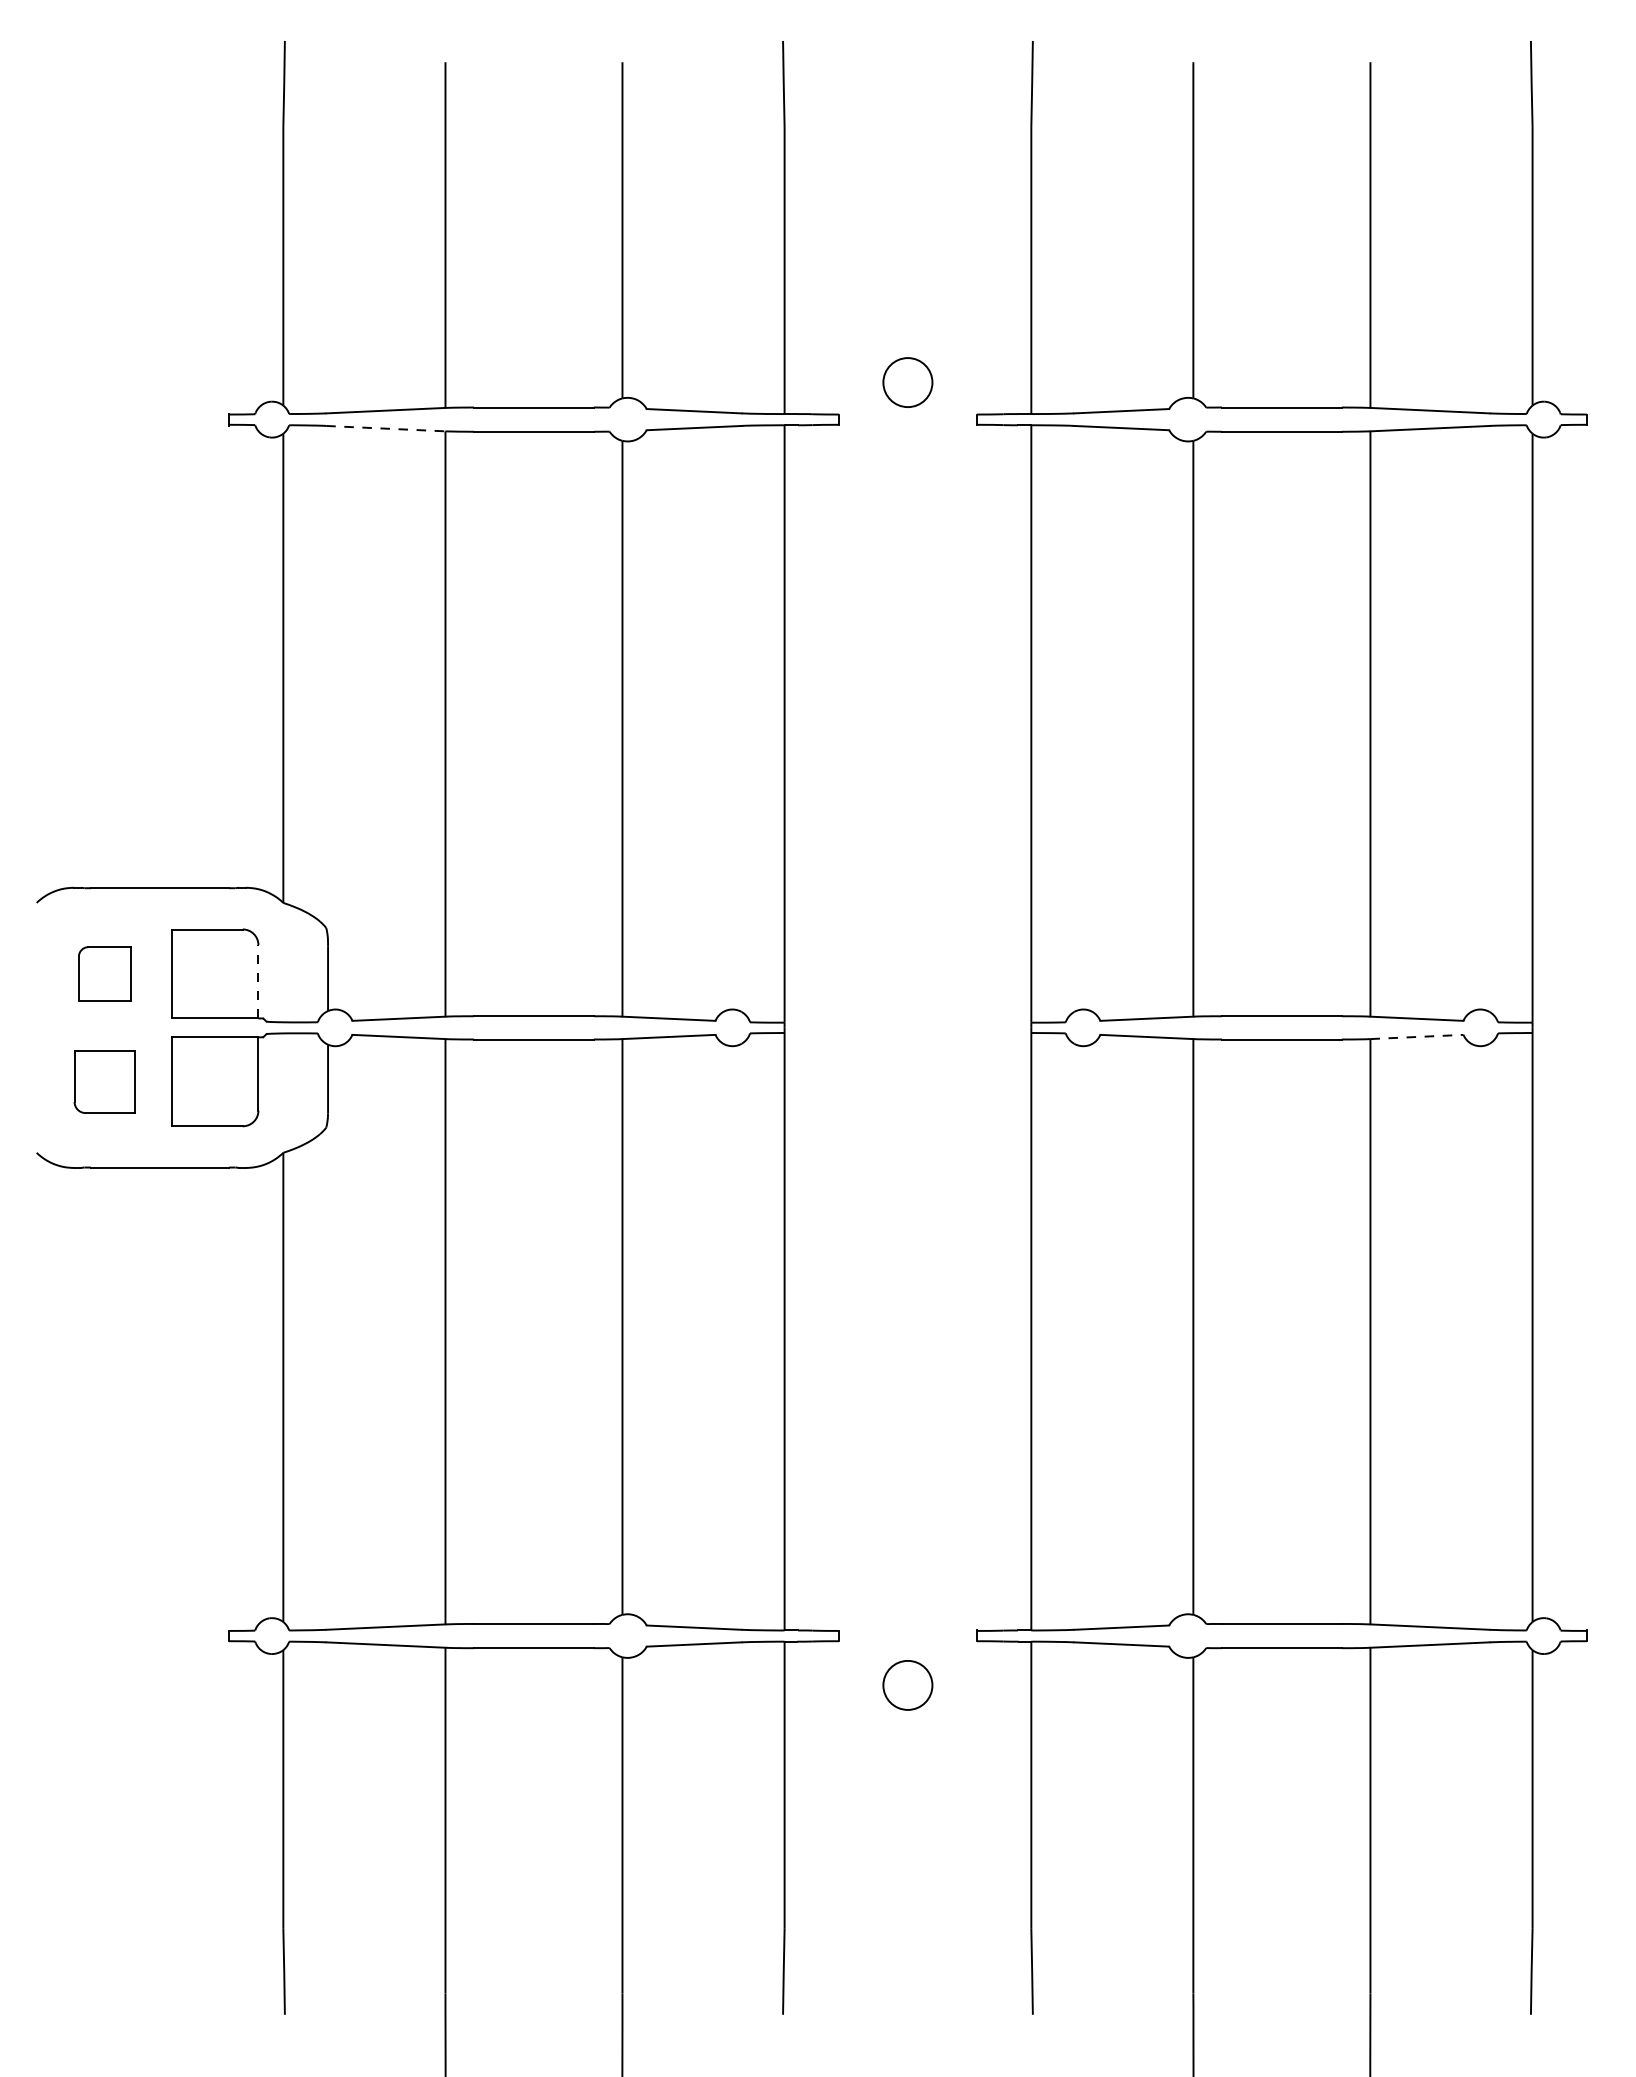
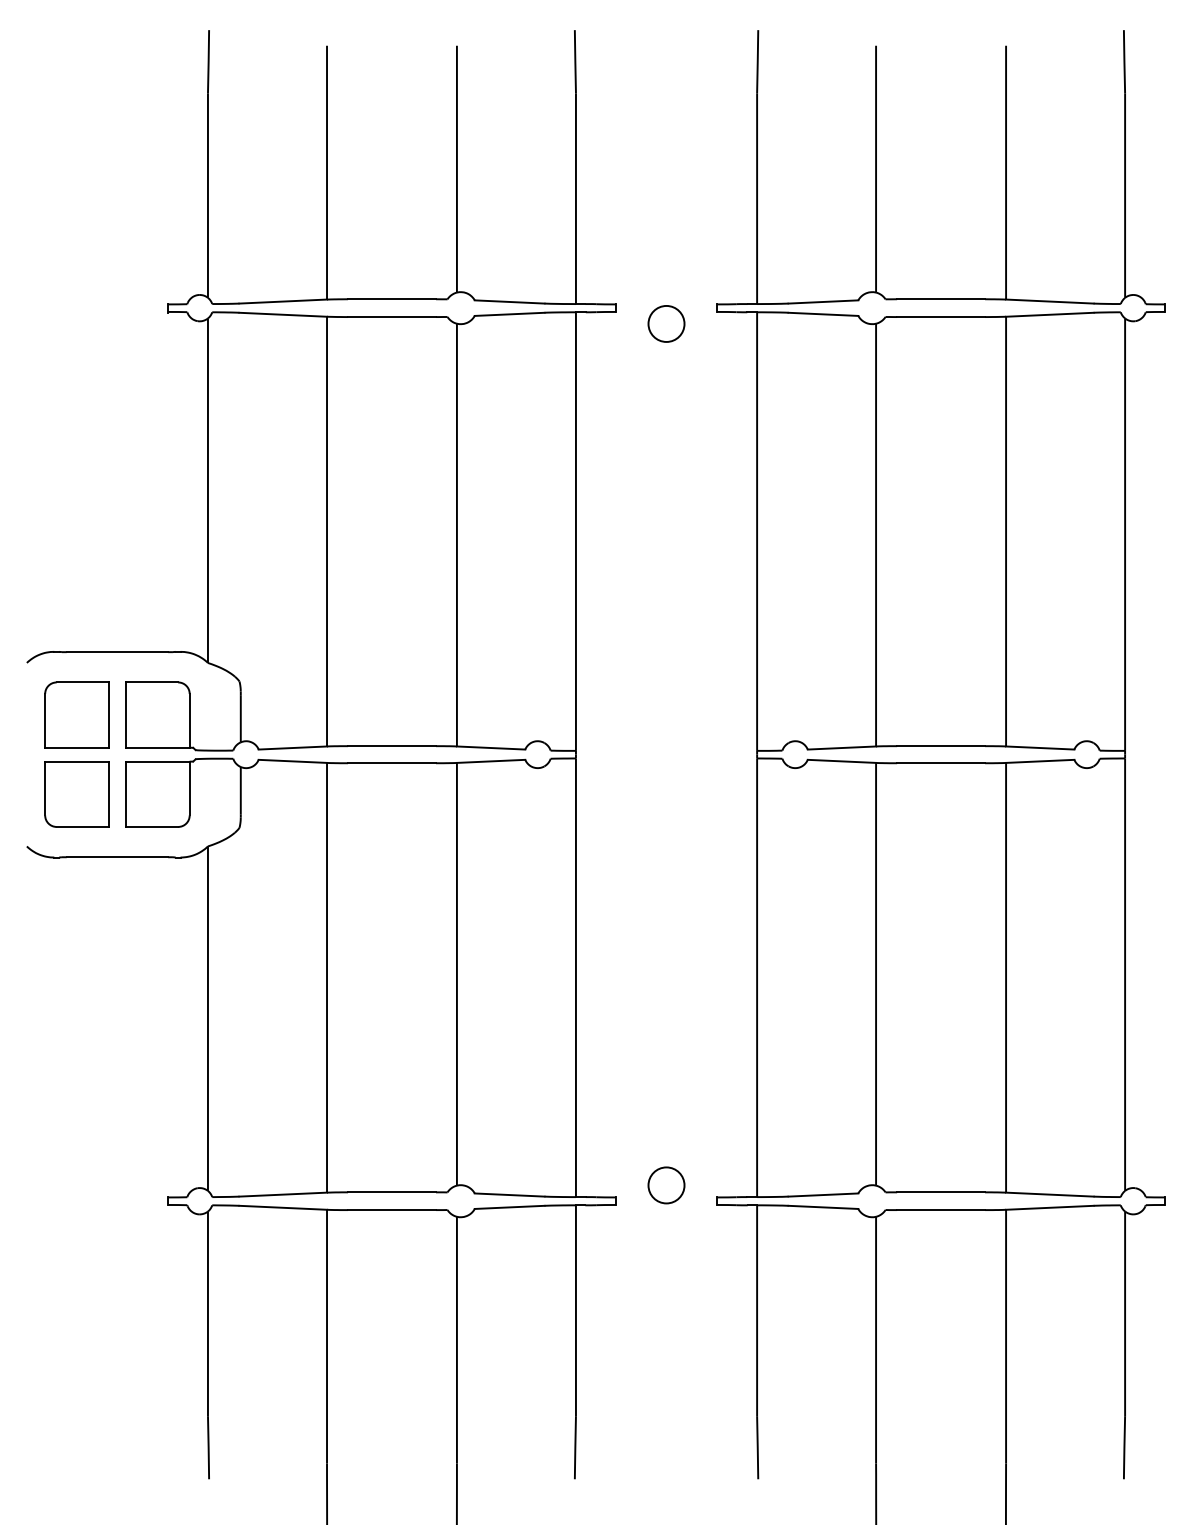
circle: (907, 381) -> (666, 323), moved
line: (386, 428) -> (283, 314), dashed -> solid
part: (104, 973) -> (76, 714), size x1.67
line: (258, 981) -> (189, 720), dashed -> solid
line: (1417, 1037) -> (1040, 761), dashed -> solid
part: (104, 1082) -> (76, 794), size x1.43
circle: (907, 1685) -> (666, 1185), moved

